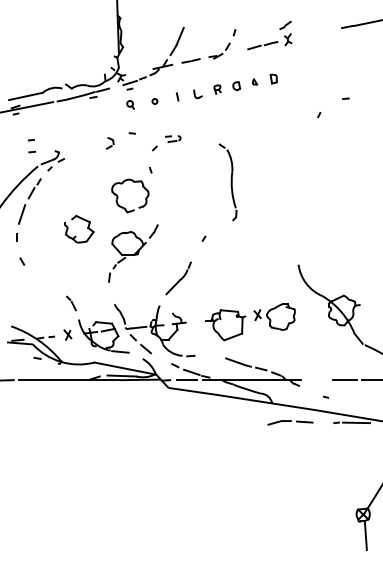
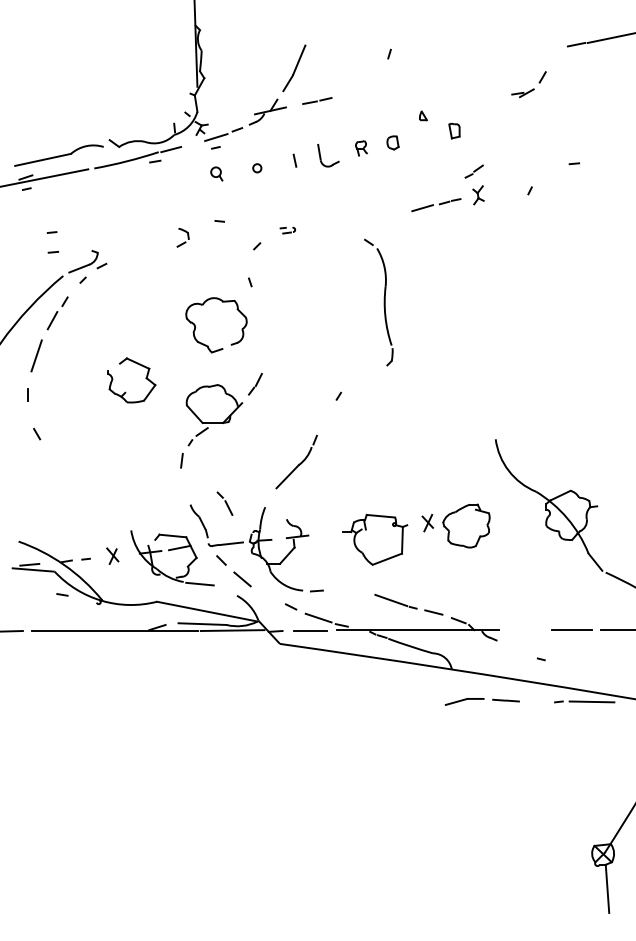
part: (270, 42) -> (449, 199), moved
part: (219, 50) -> (528, 83), moved
part: (255, 81) -> (424, 115), moved
part: (197, 94) -> (327, 156), size x1.6
part: (173, 138) -> (288, 229), size x0.6
line: (71, 303) -> (225, 503), moved

